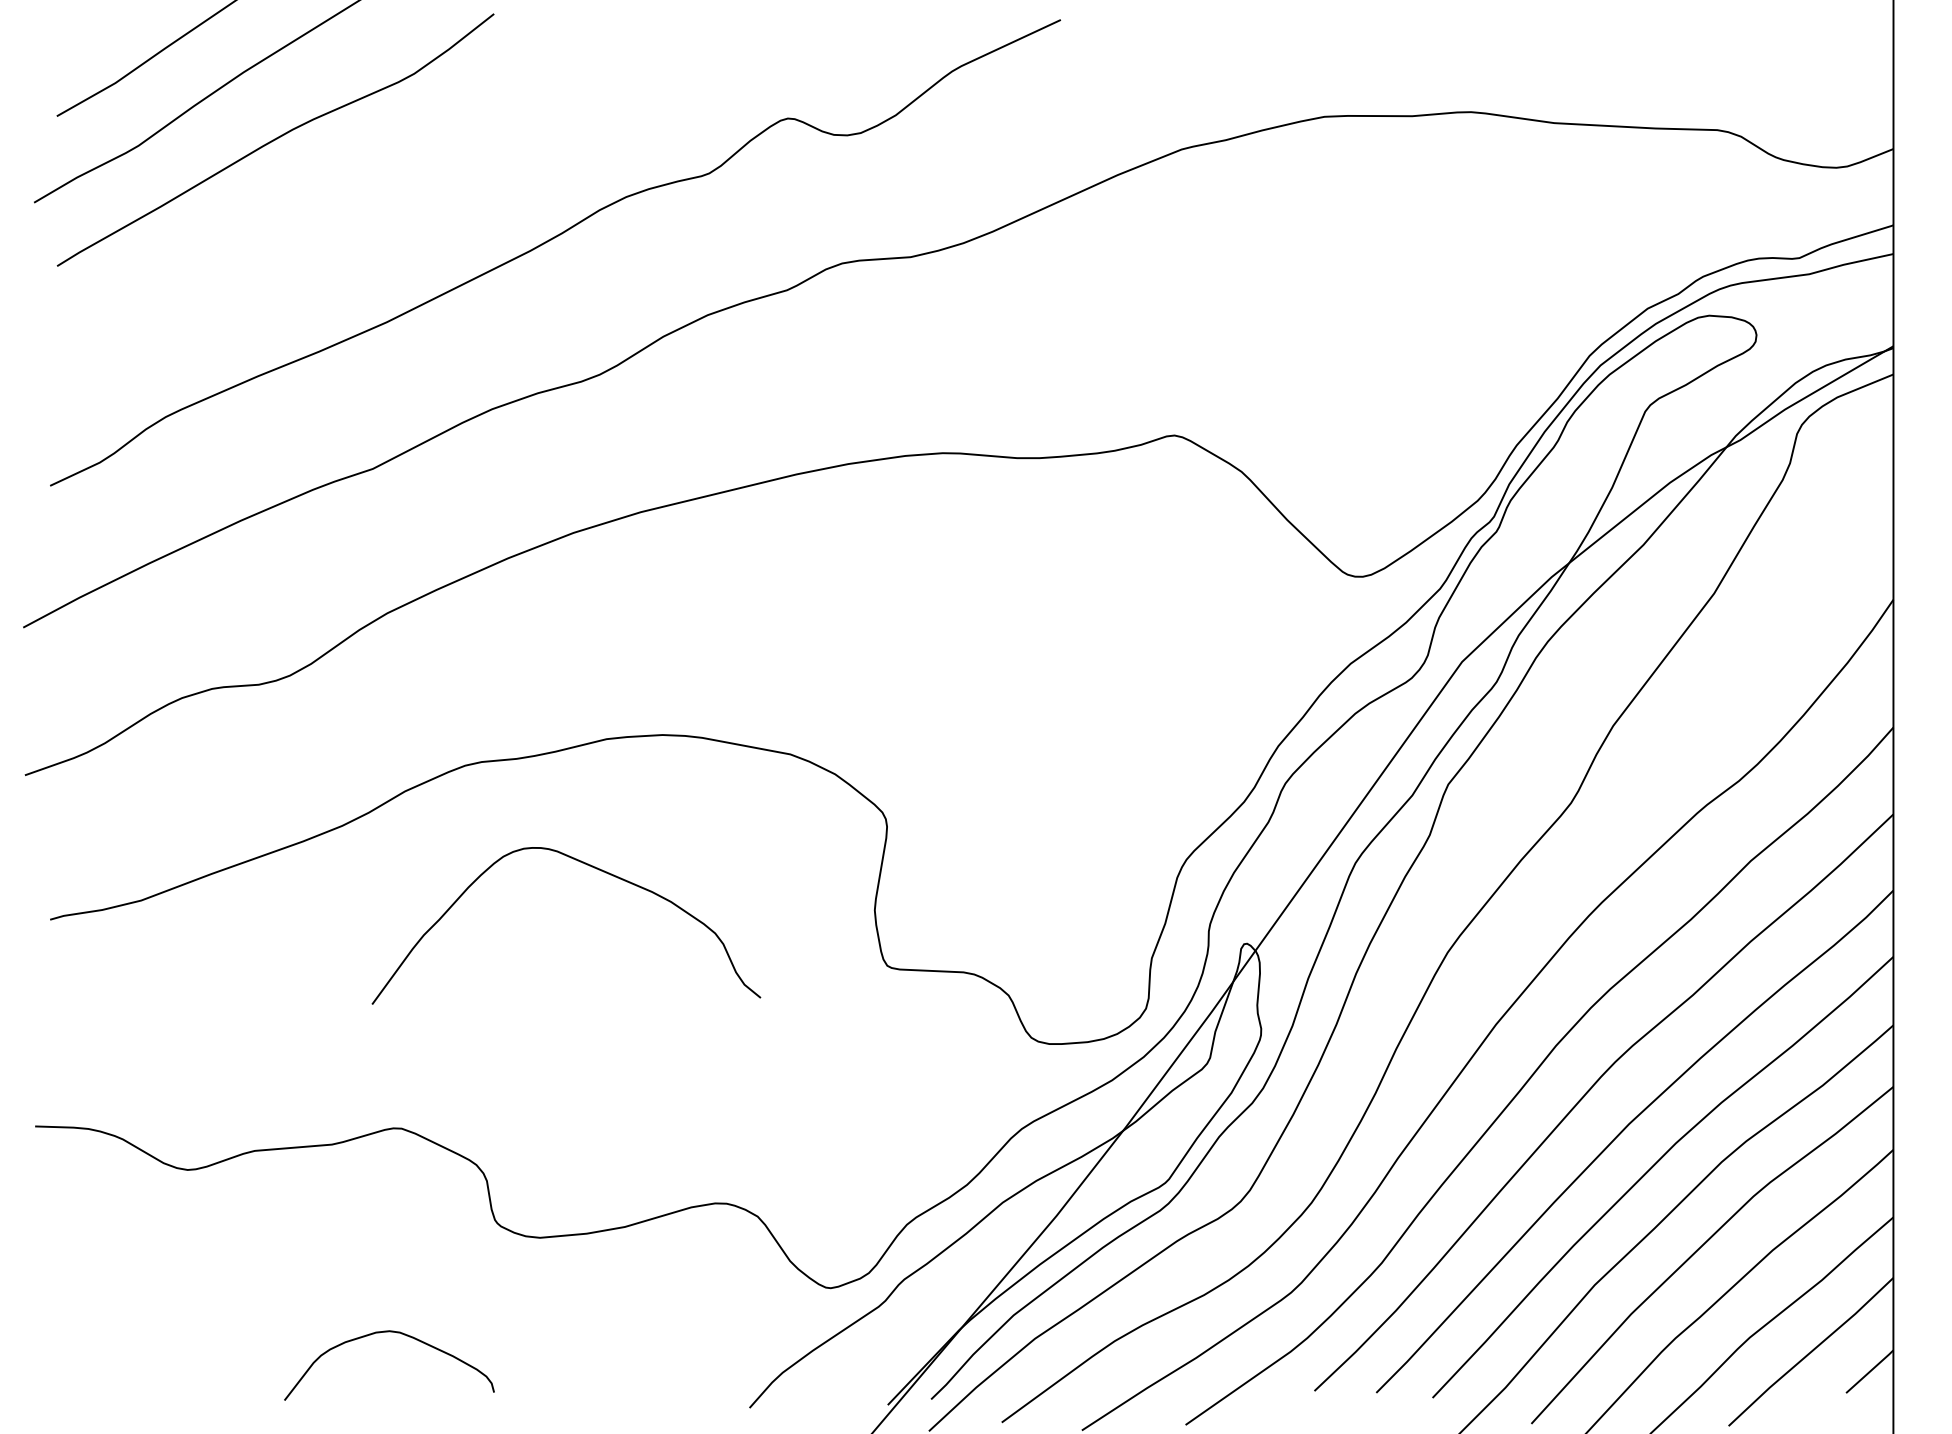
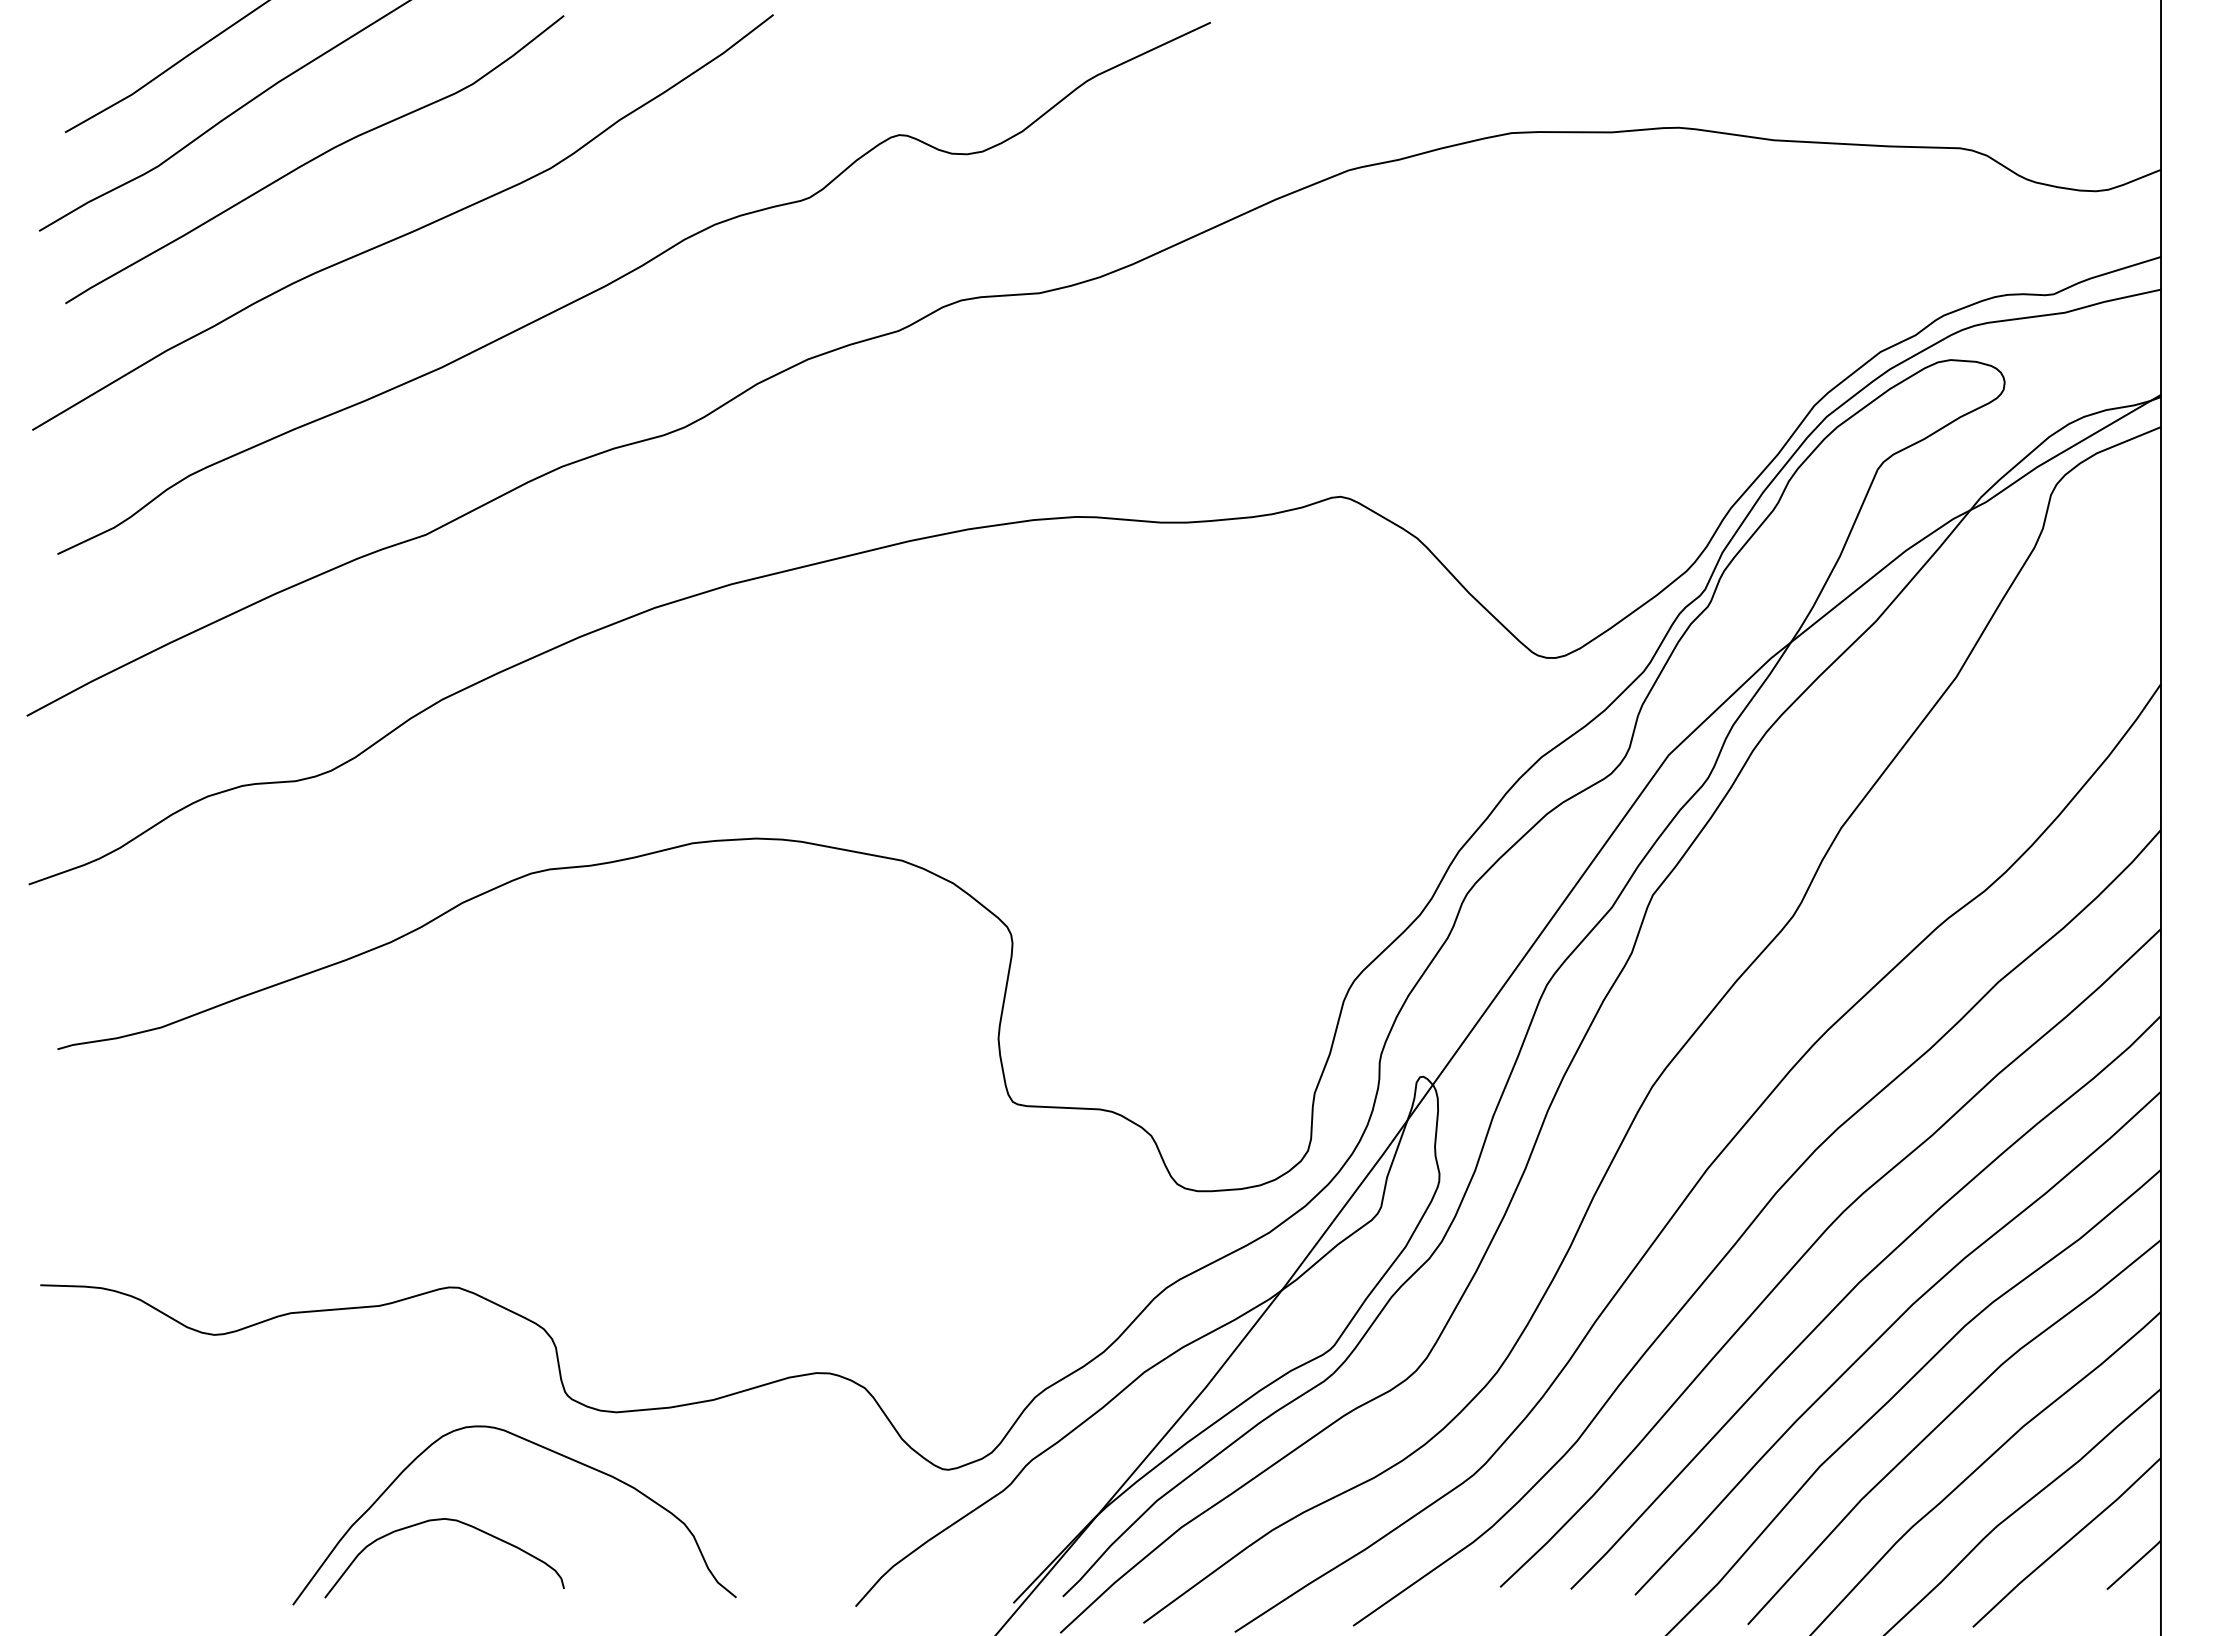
curve: (355, 204) -> (405, 233), added
curve: (593, 868) -> (545, 1449), moved

